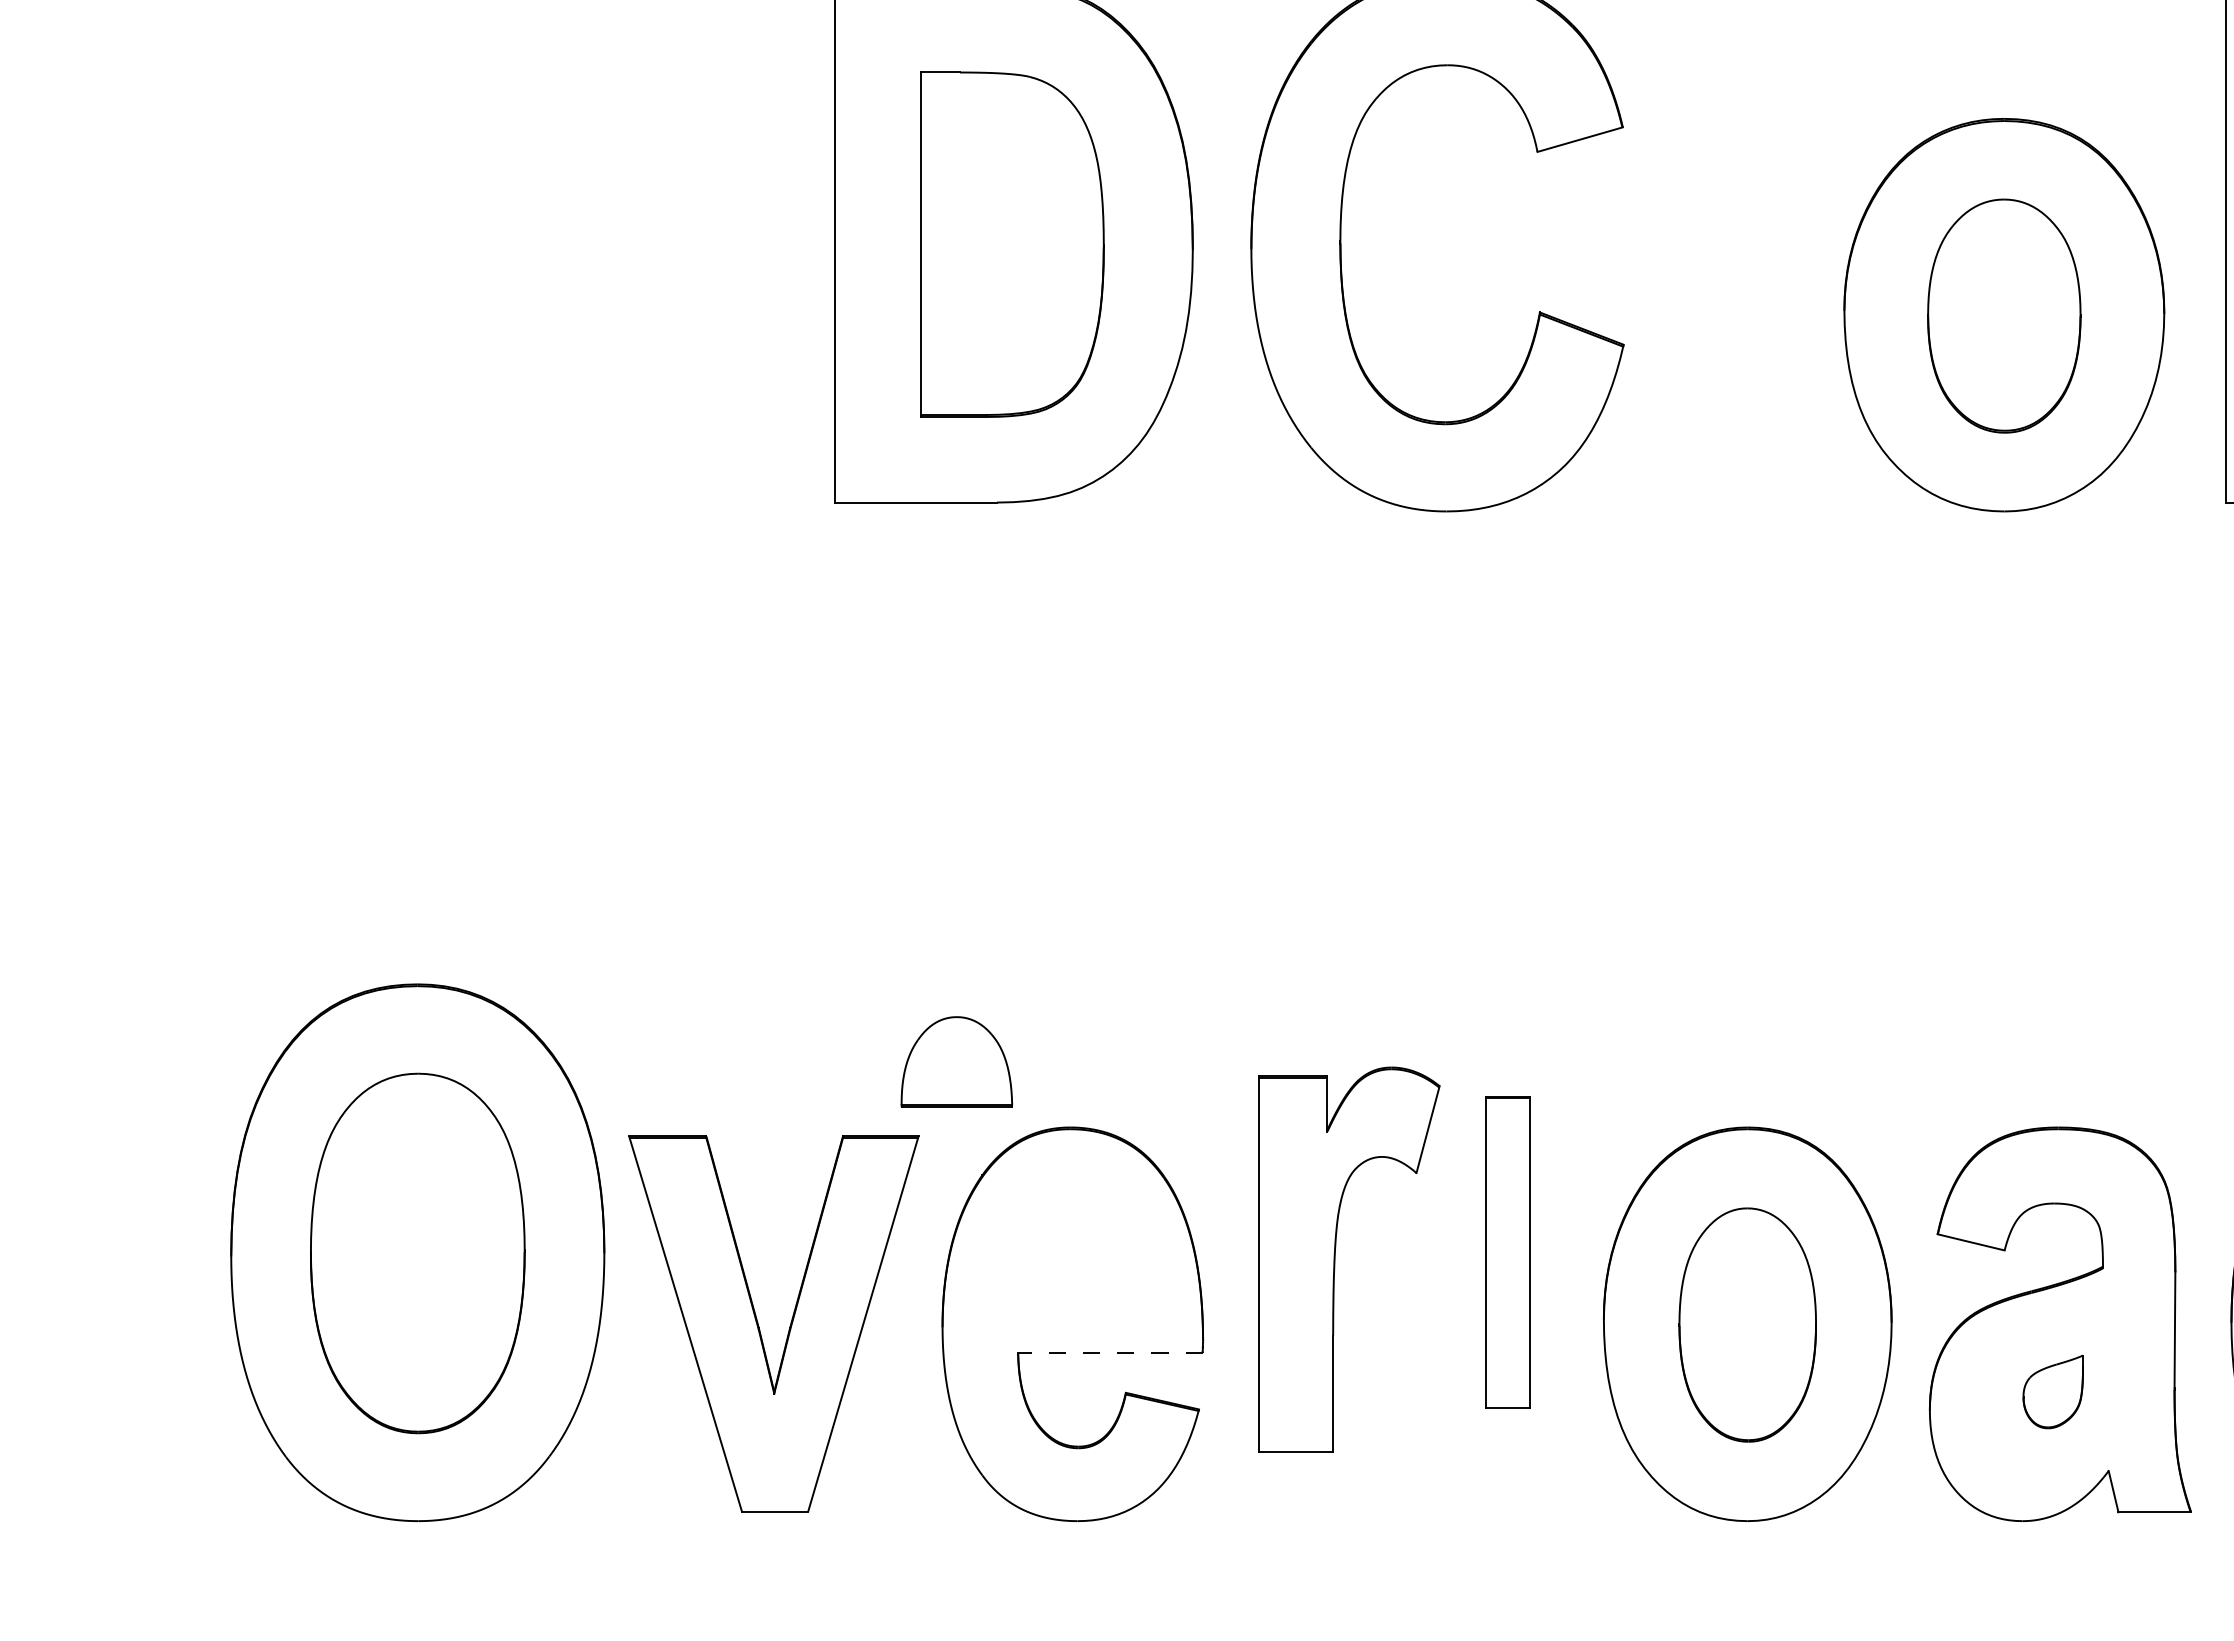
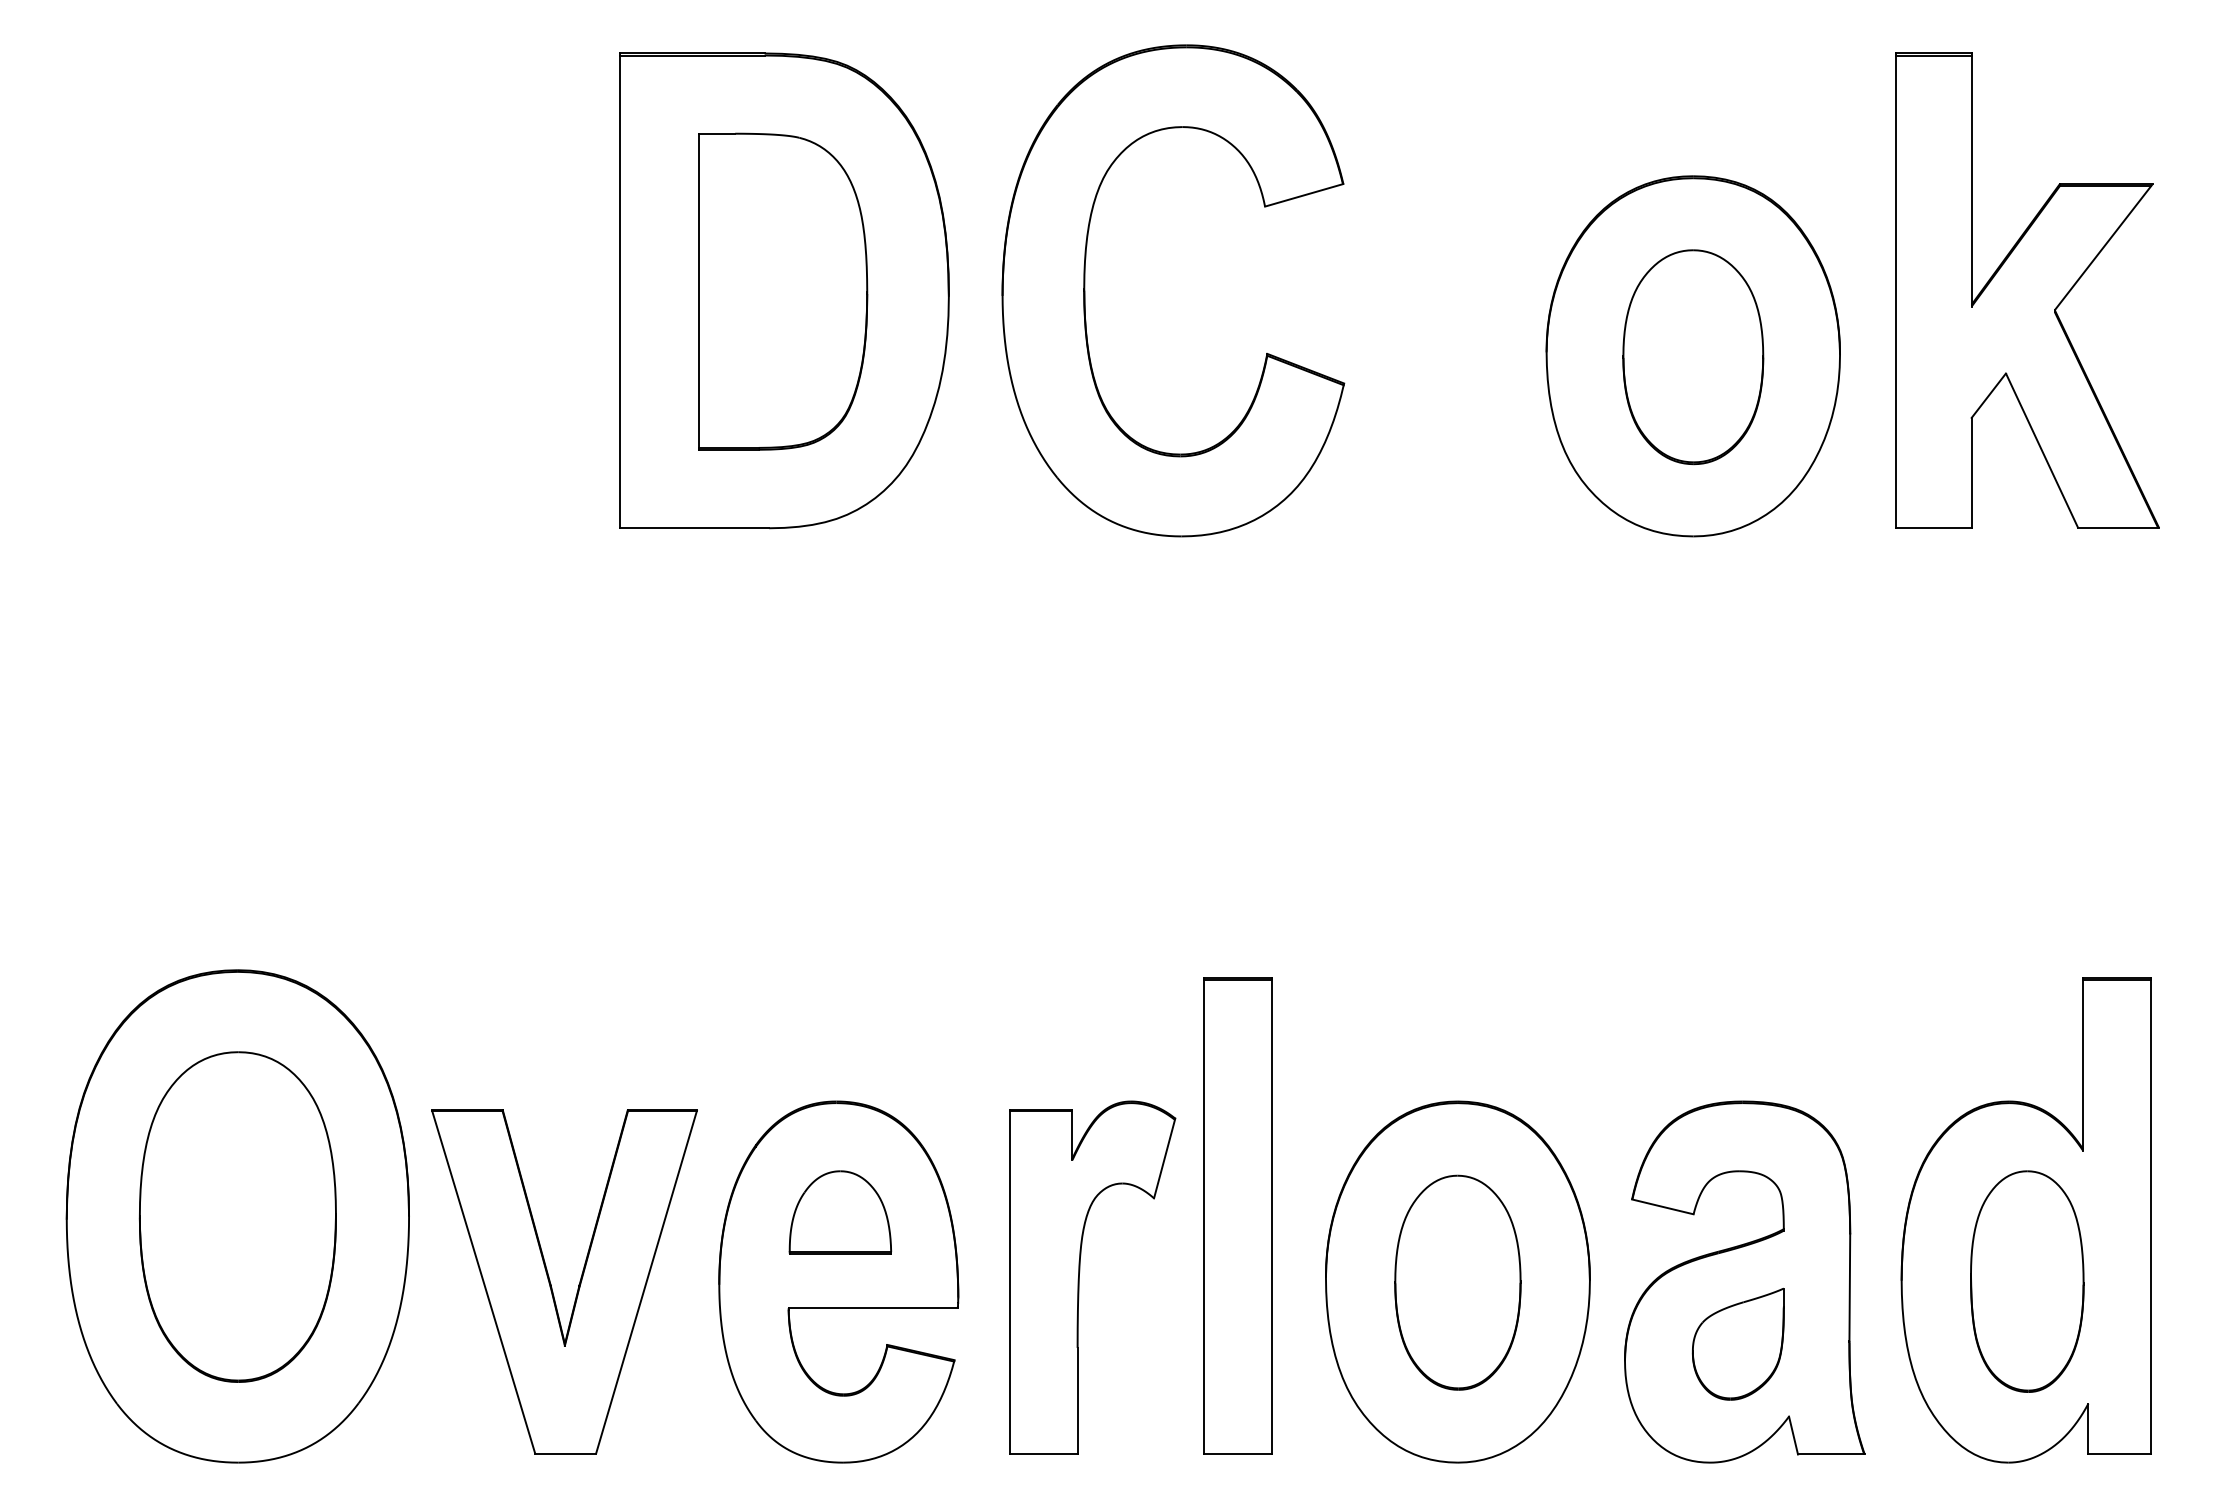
part: (956, 1062) -> (840, 1212), moved
part: (1507, 1251) -> (1237, 1215), size x1.67
part: (1335, 1259) -> (1079, 1277), moved
line: (1110, 1353) -> (873, 1308), dashed -> solid
part: (2052, 1391) -> (1737, 1343), size x1.67

